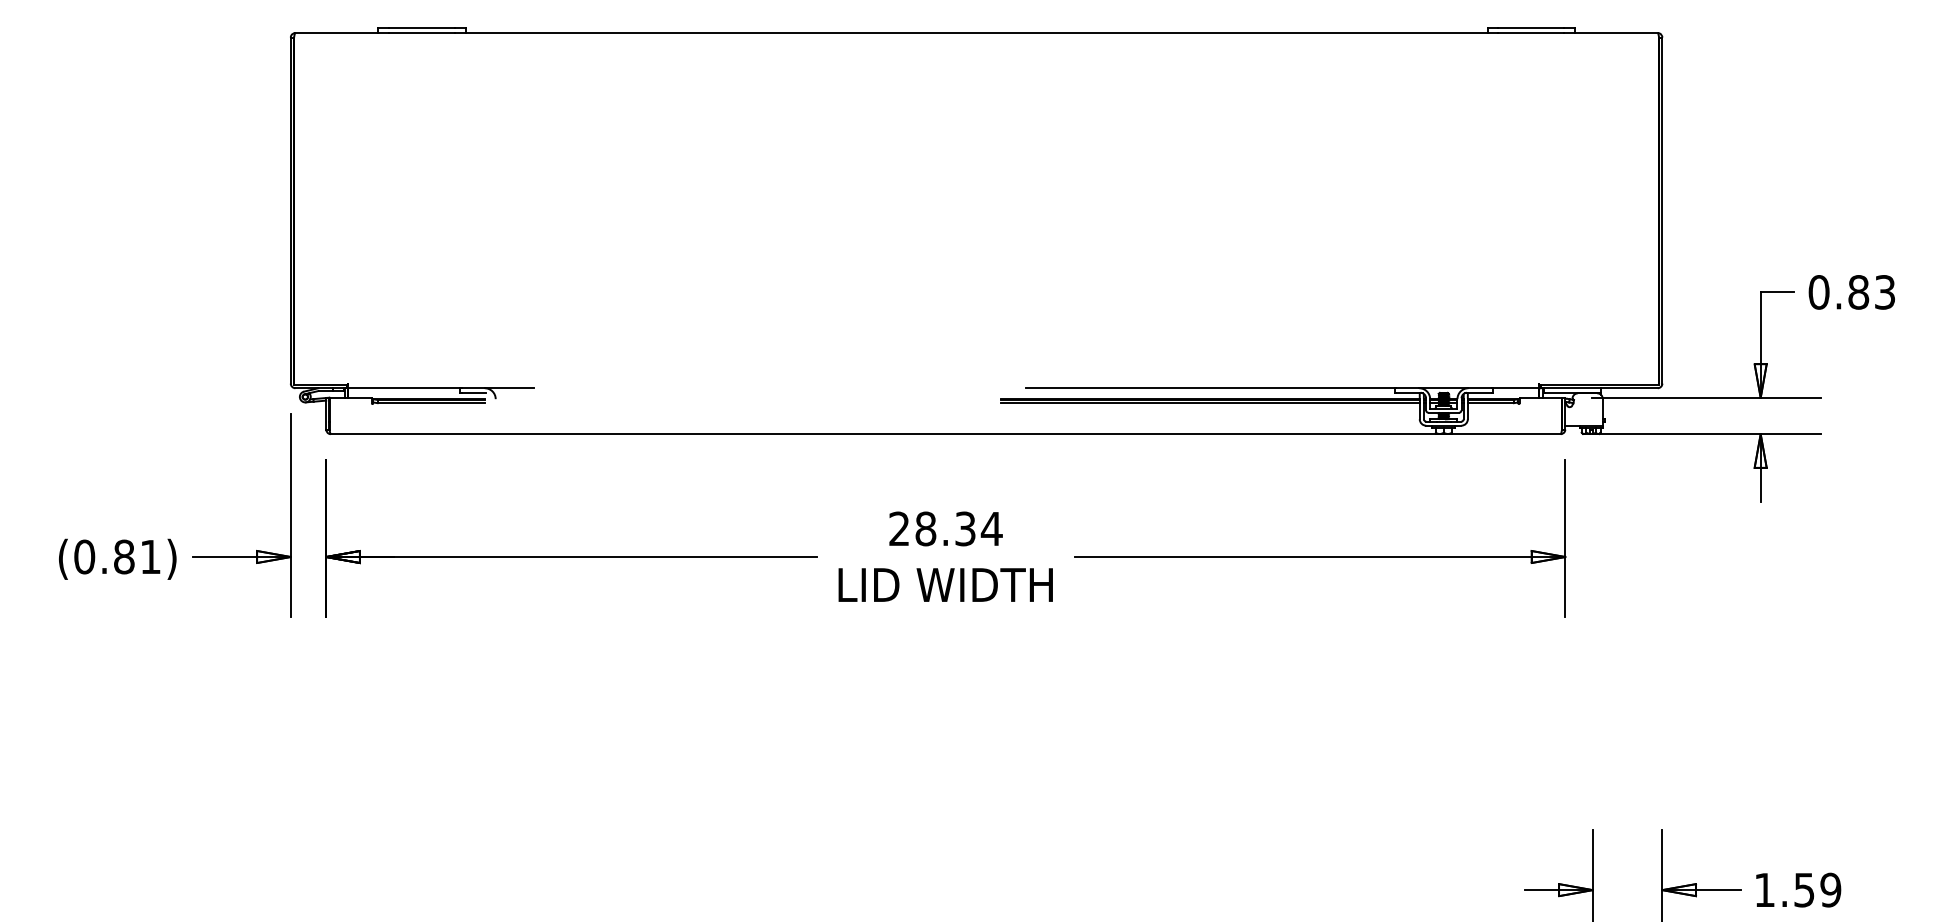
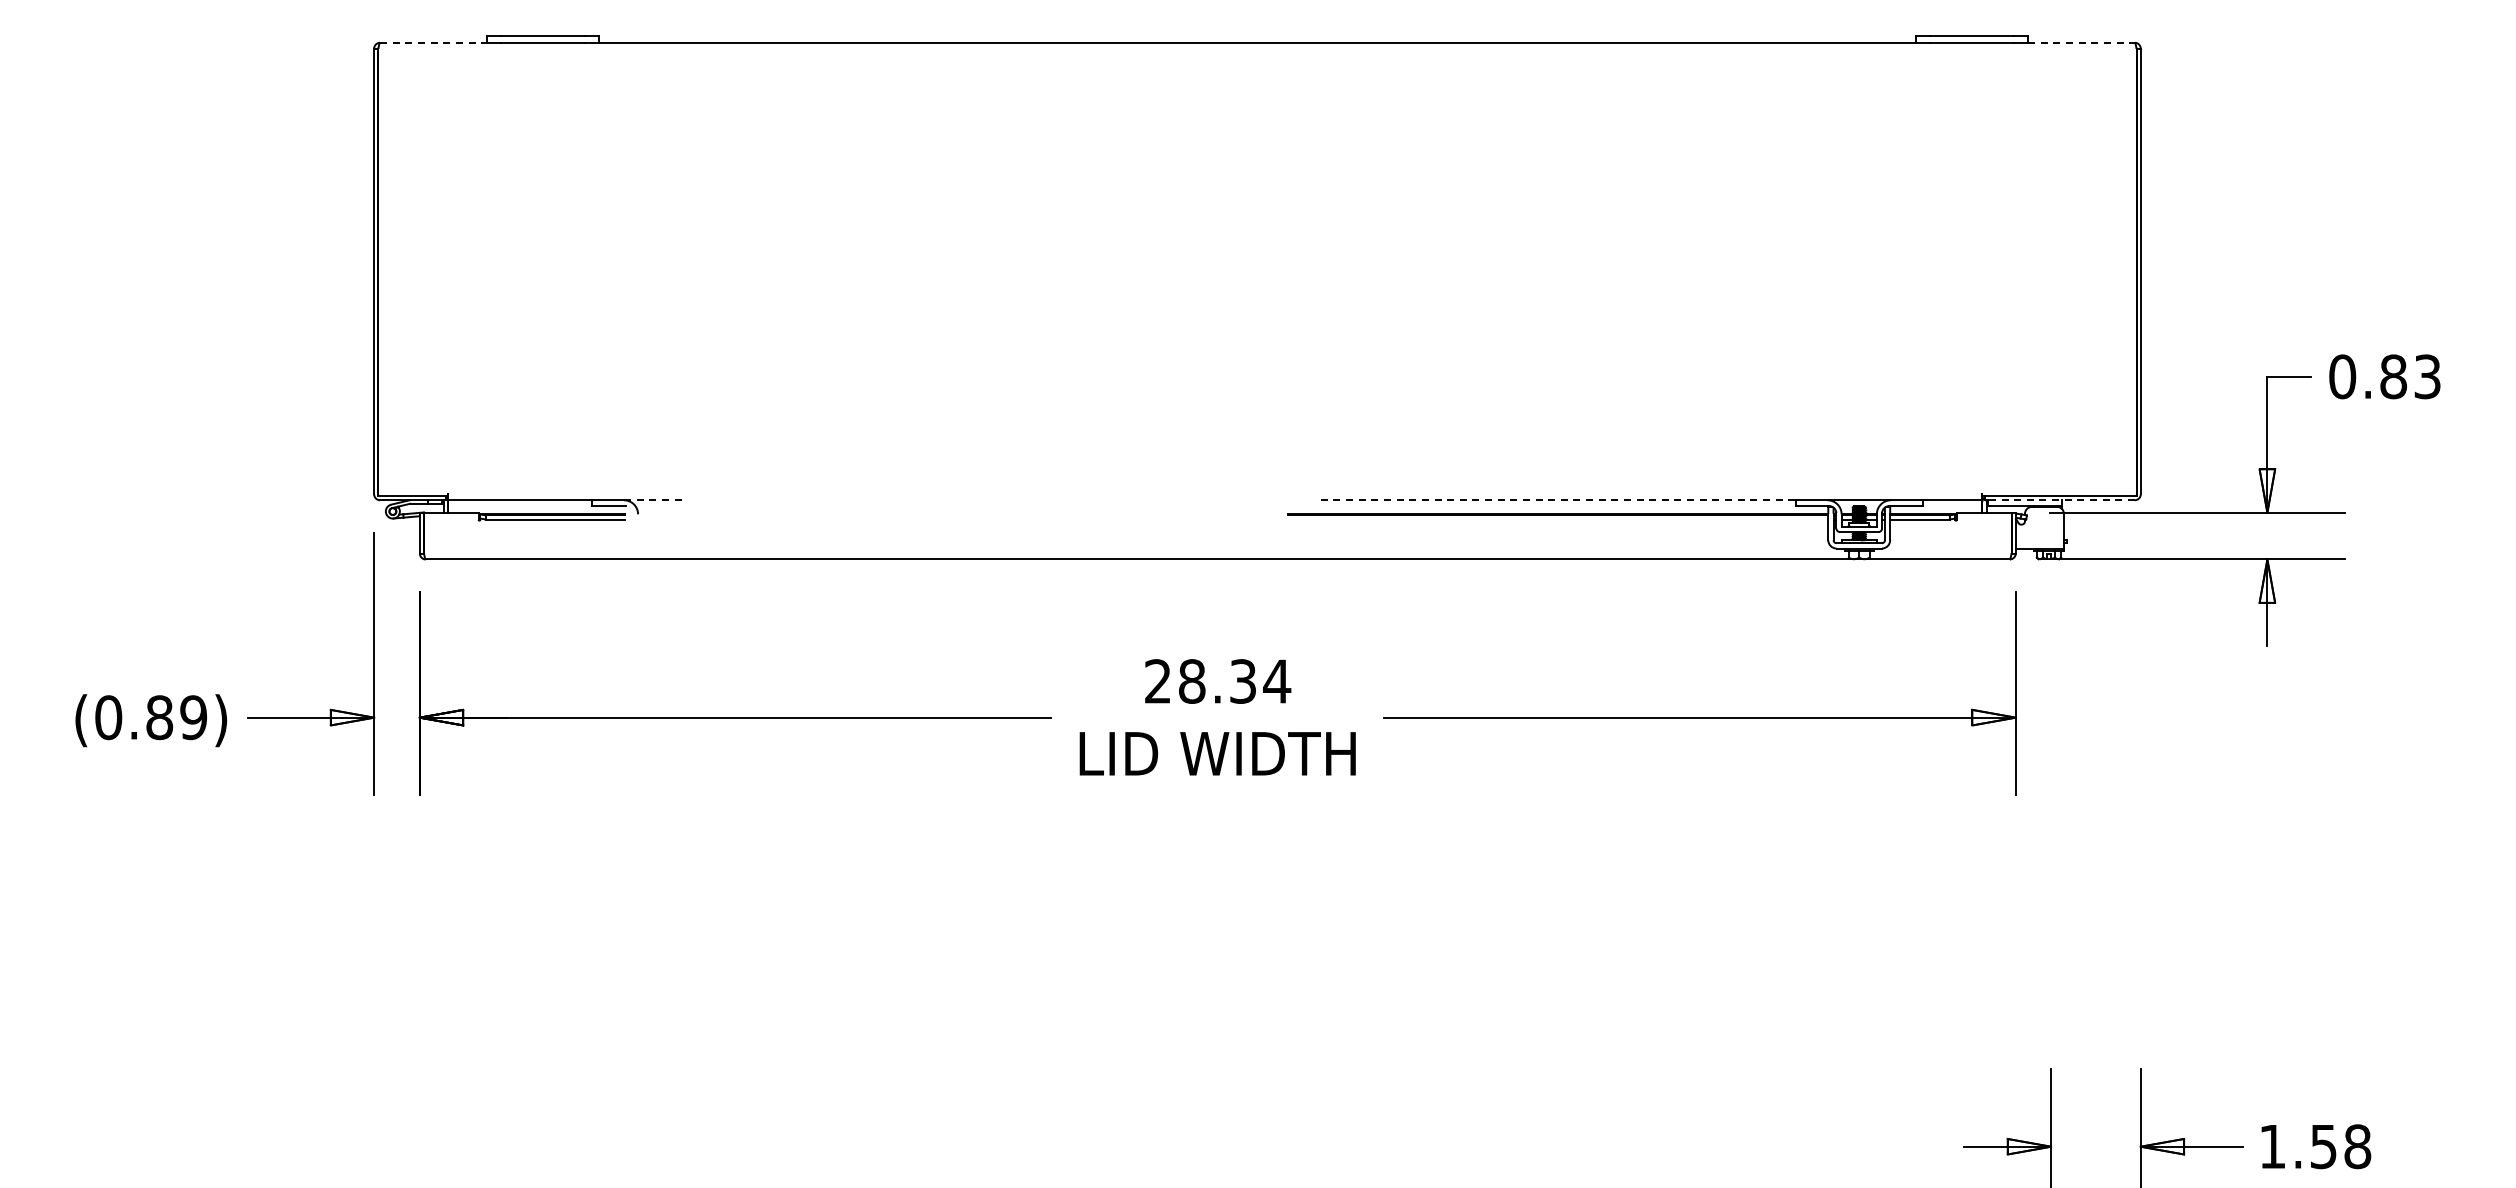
line: (336, 32) -> (433, 42), solid -> dashed
line: (1617, 32) -> (2082, 42), solid -> dashed
line: (509, 388) -> (655, 500), solid -> dashed
line: (1210, 388) -> (1558, 500), solid -> dashed
line: (1600, 388) -> (2060, 500), solid -> dashed
line: (1210, 403) -> (1558, 519), removed
text: (150, 556) -> (193, 717), (0.81) -> (0.89)
text: (1830, 889) -> (2357, 1146), 1.59 -> 1.58

